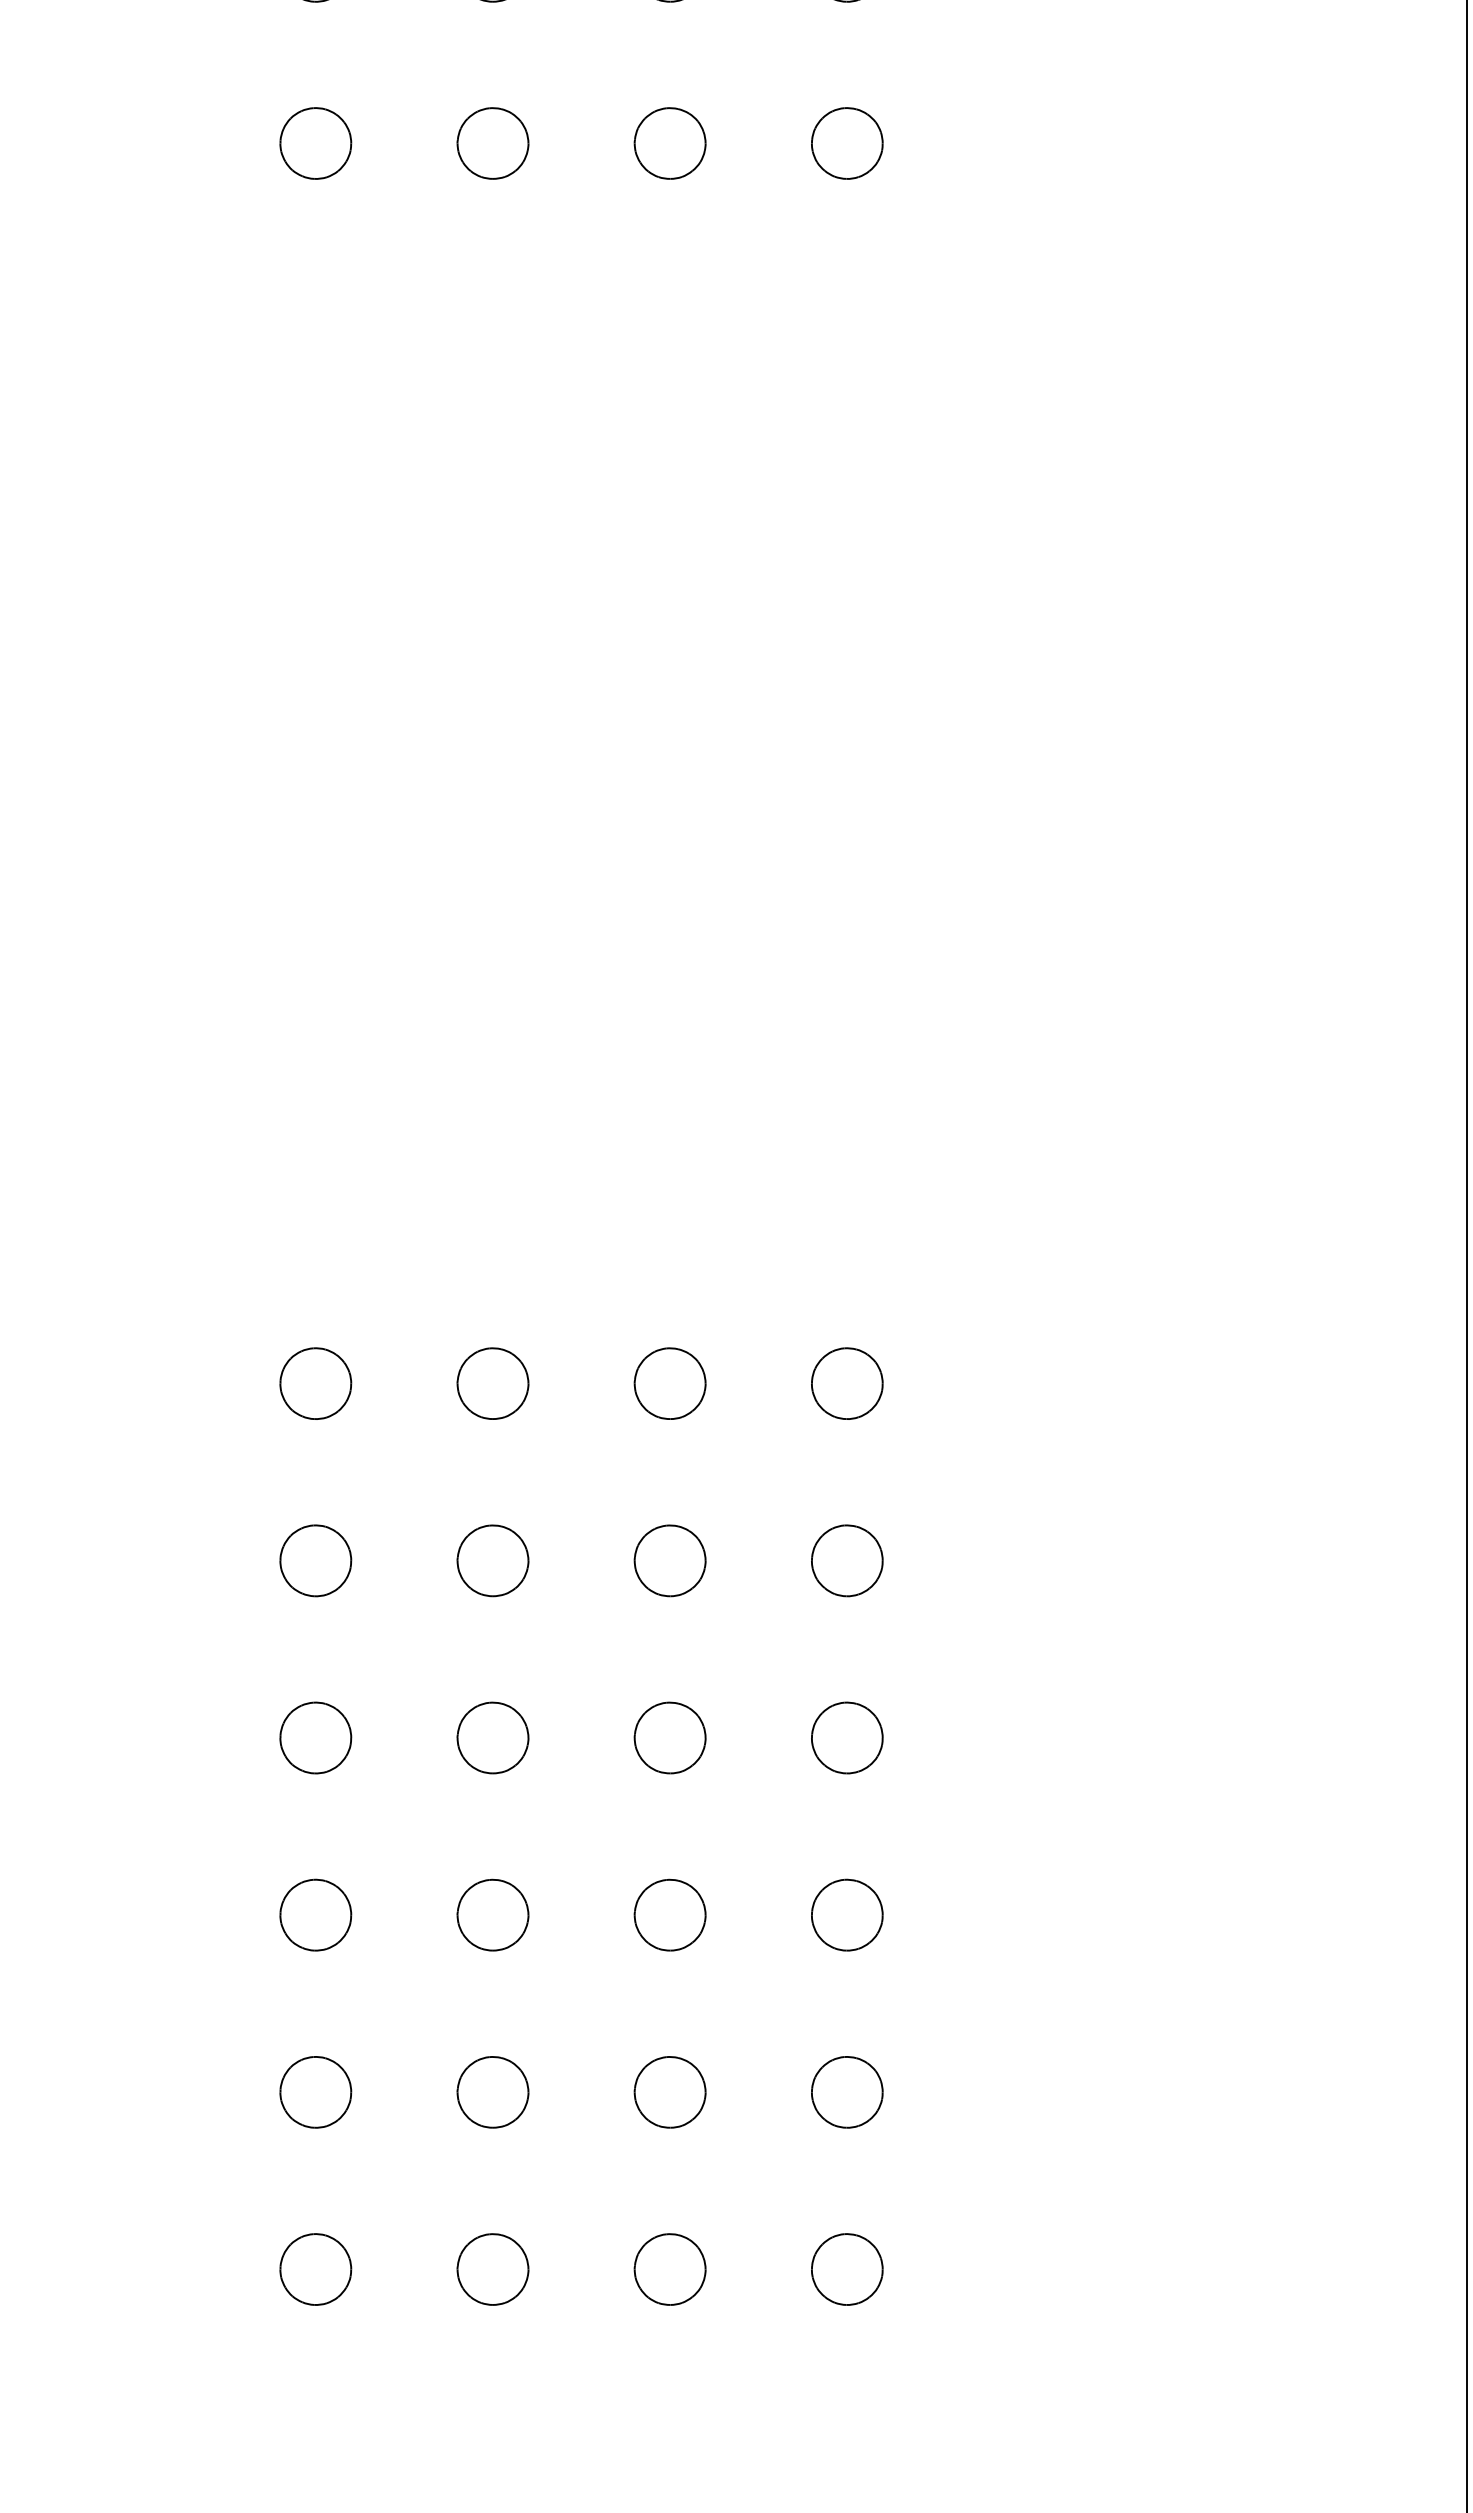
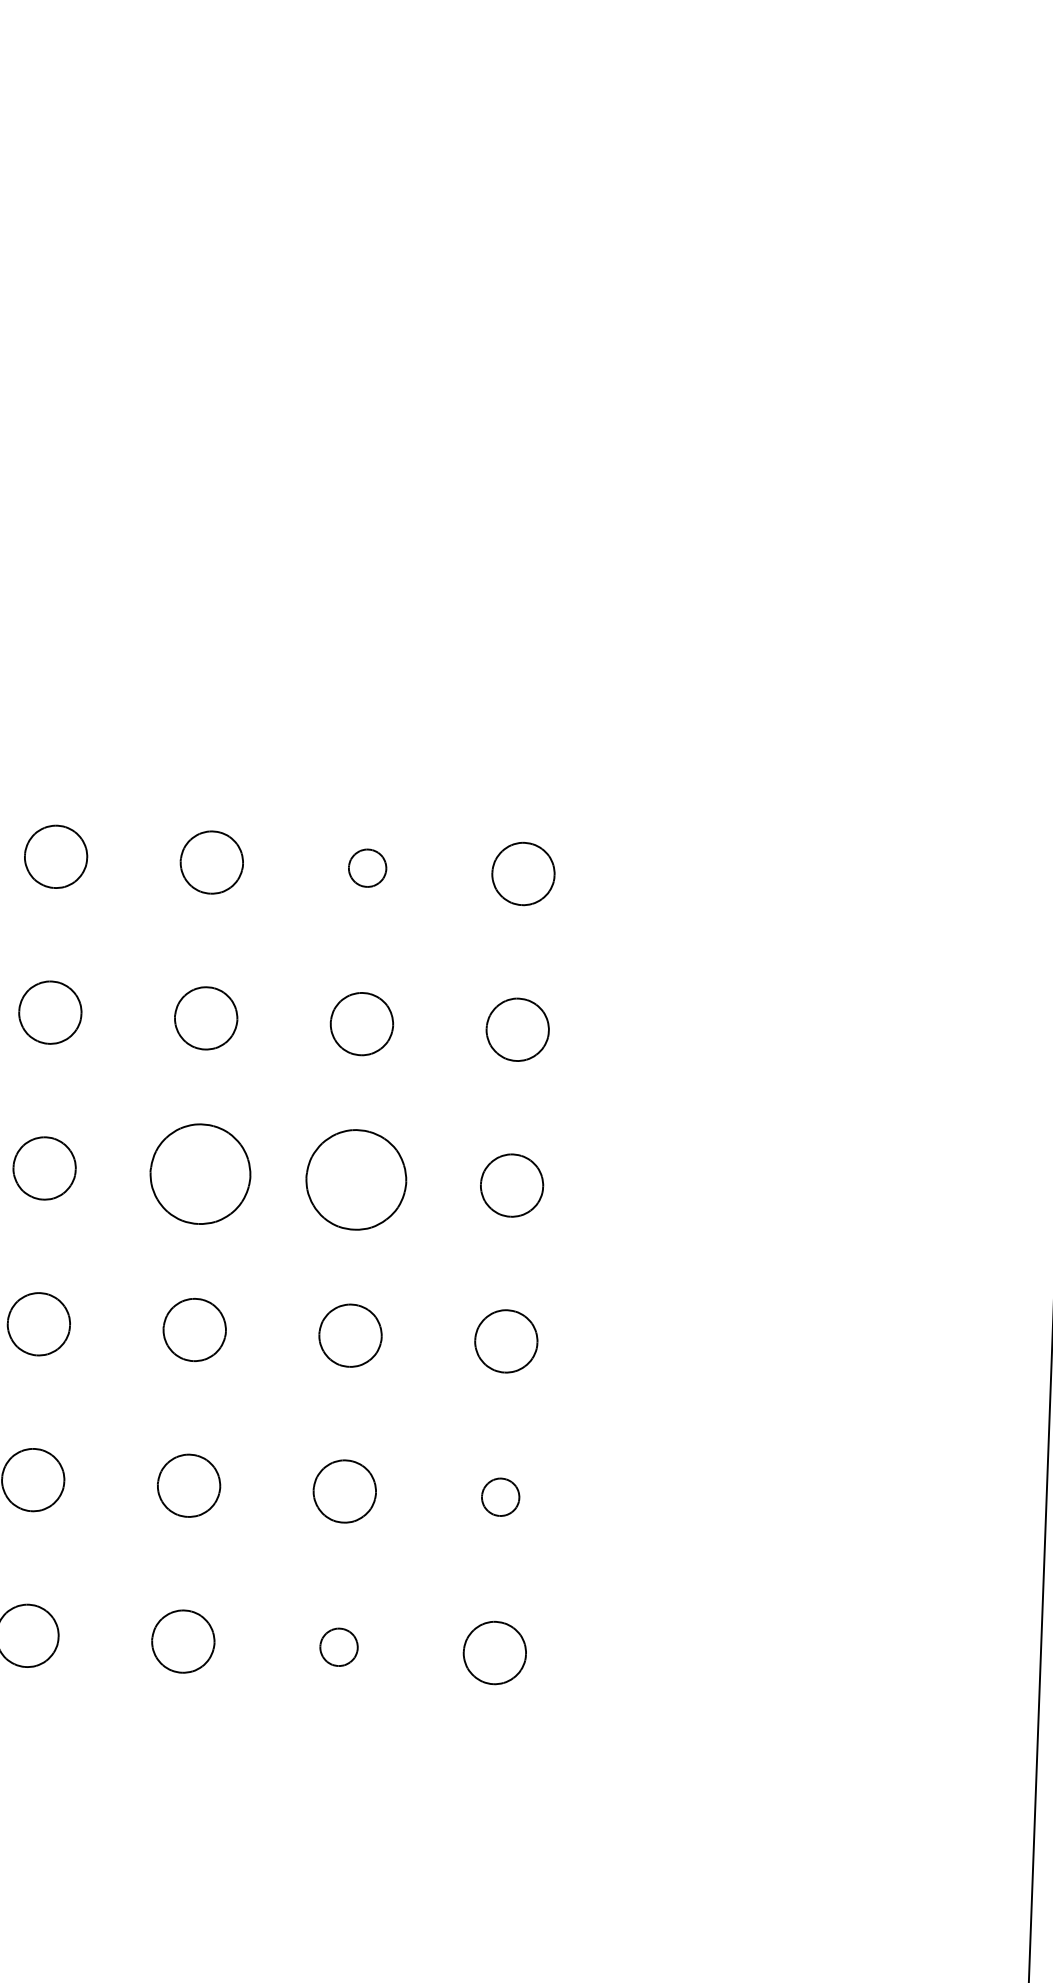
part: (669, 1383) -> (367, 868), size x0.6
part: (492, 1737) -> (200, 1173), size x1.6
part: (669, 1737) -> (355, 1179), size x1.6
part: (847, 2092) -> (500, 1497), size x0.6
part: (669, 2269) -> (338, 1647), size x0.6

